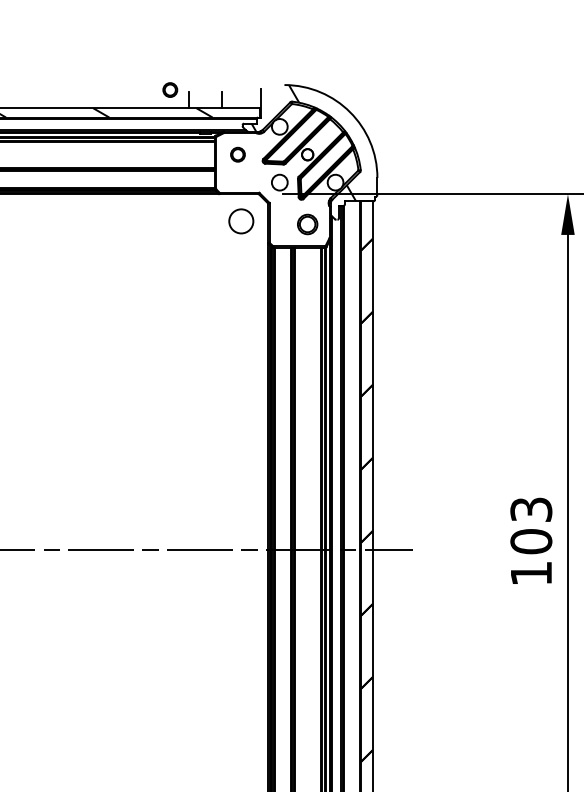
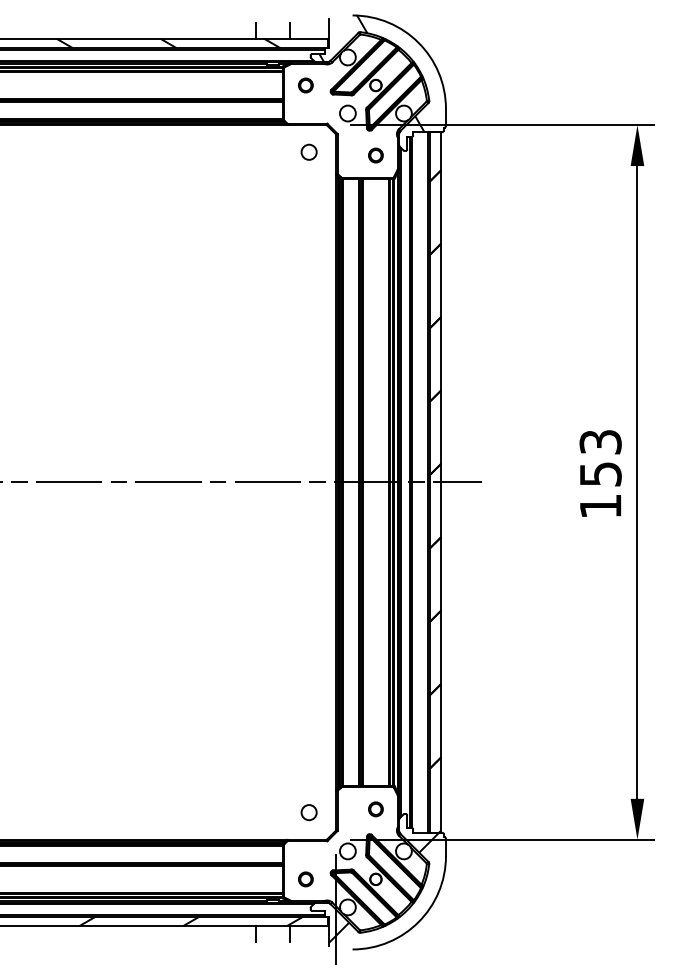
circle: (169, 90) -> (237, 20), removed
circle: (240, 220) -> (308, 151), size x0.62
circle: (307, 224) -> (375, 155), size x0.71
text: (531, 540) -> (600, 473), 103 -> 153

